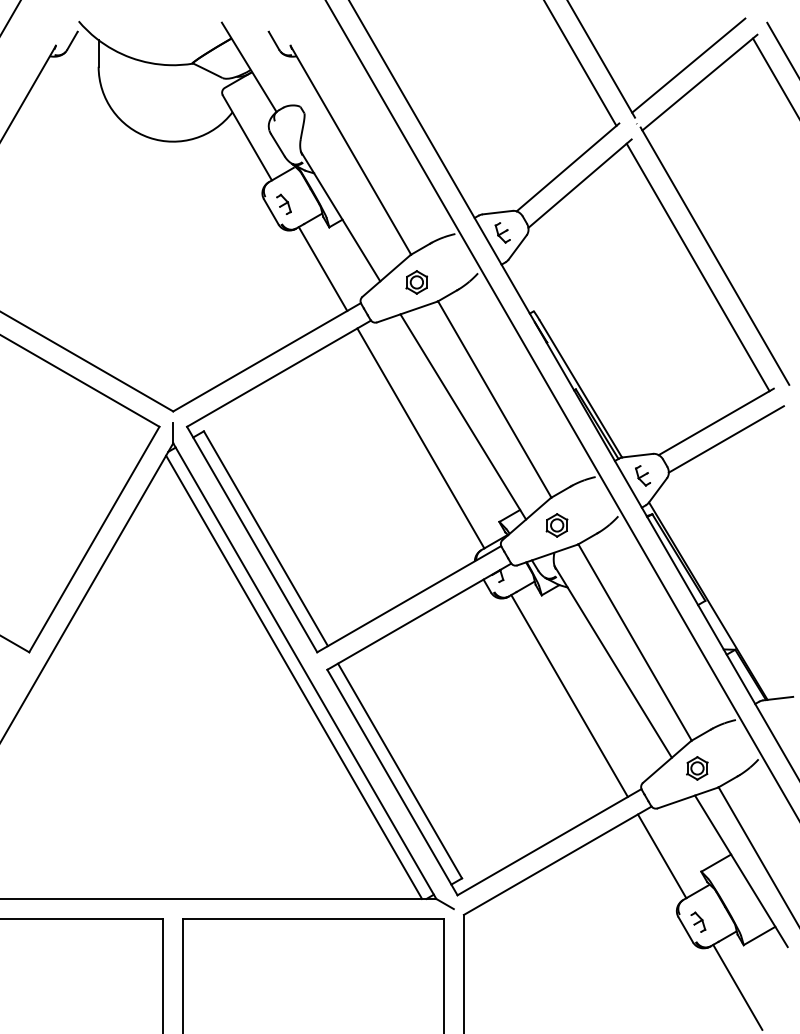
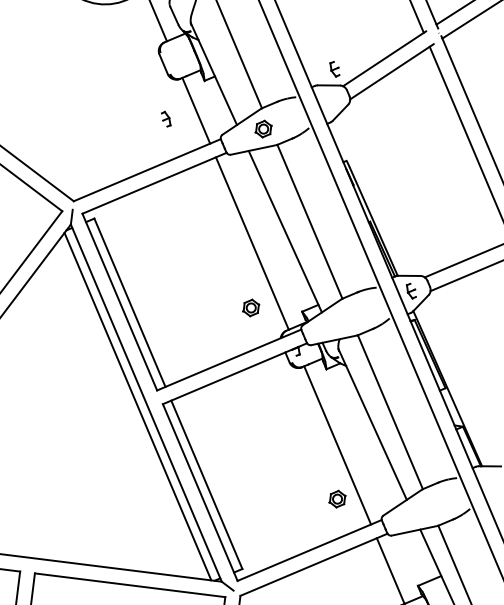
part: (283, 203) -> (165, 118), moved
part: (502, 232) -> (334, 68), moved
part: (556, 525) -> (250, 307), moved
part: (697, 768) -> (337, 499), moved

